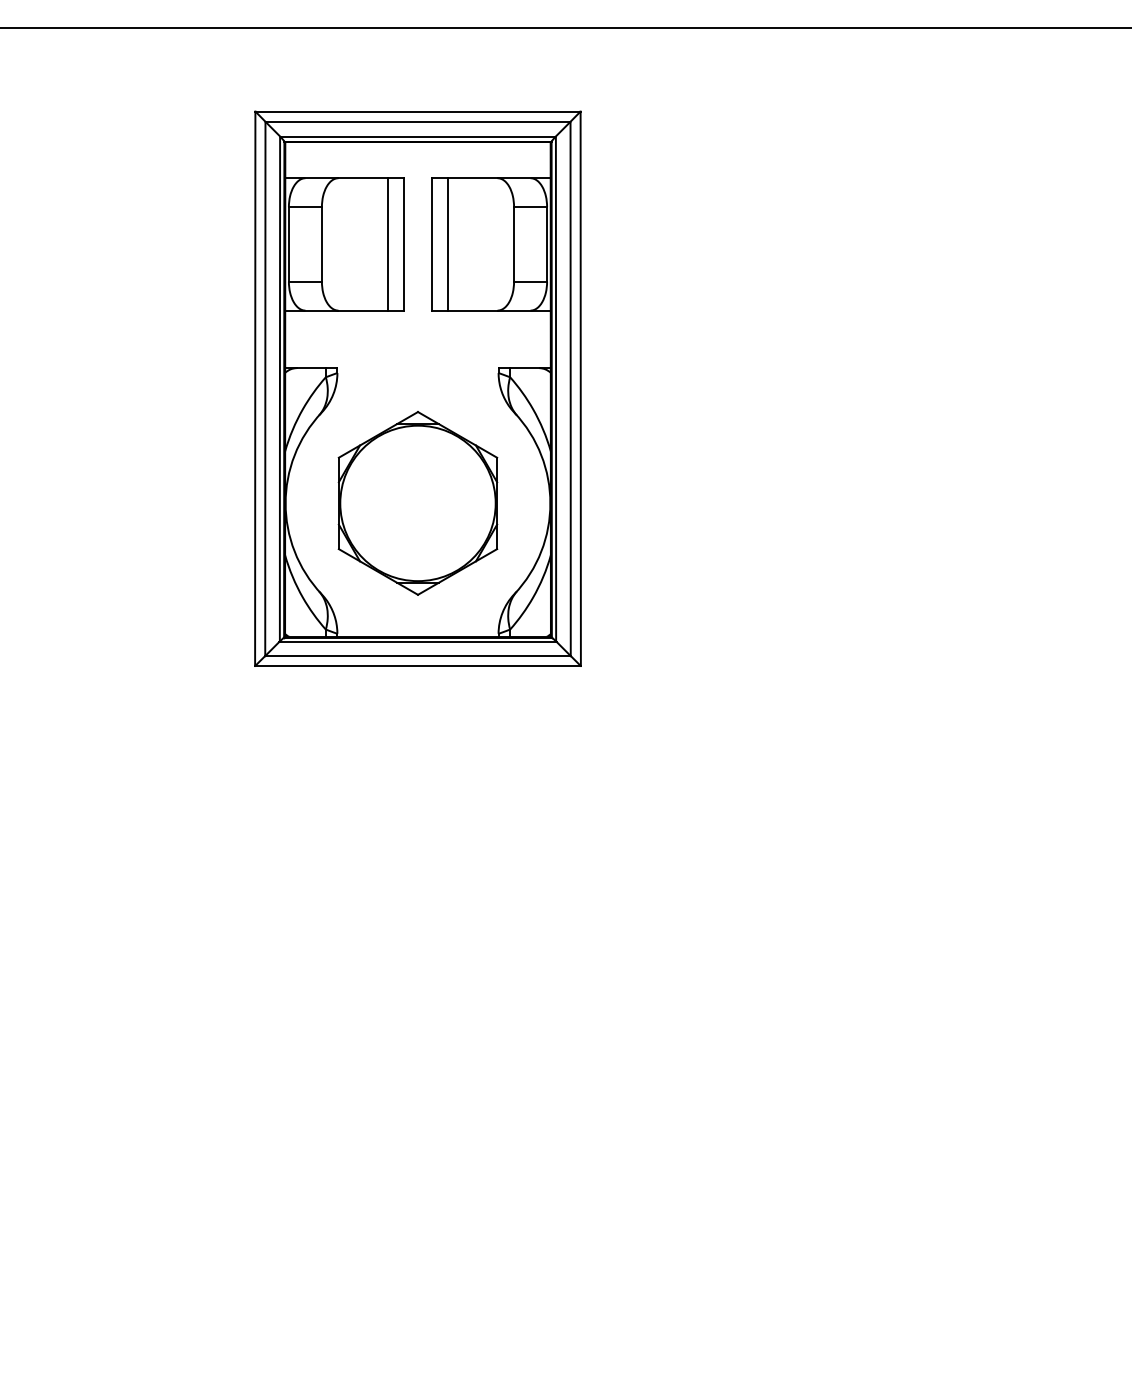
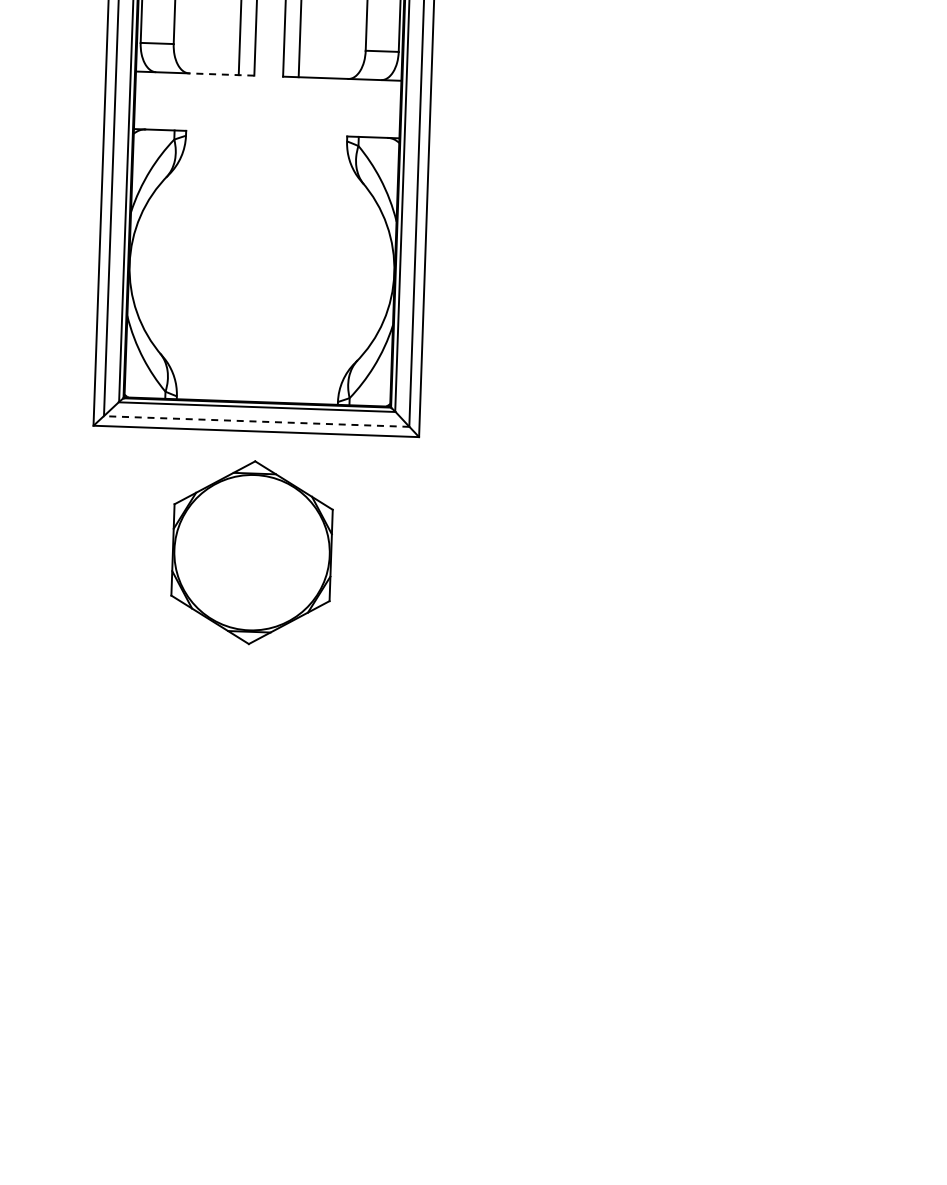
line: (371, 310) -> (222, 74), solid -> dashed
part: (417, 503) -> (251, 552), moved
line: (418, 656) -> (257, 421), solid -> dashed

